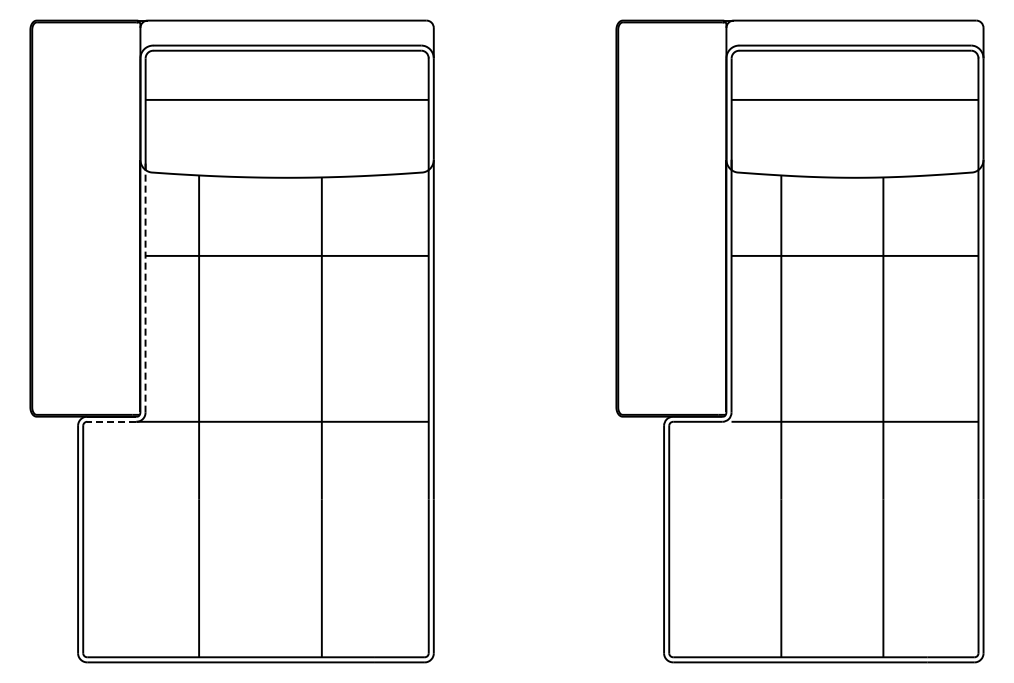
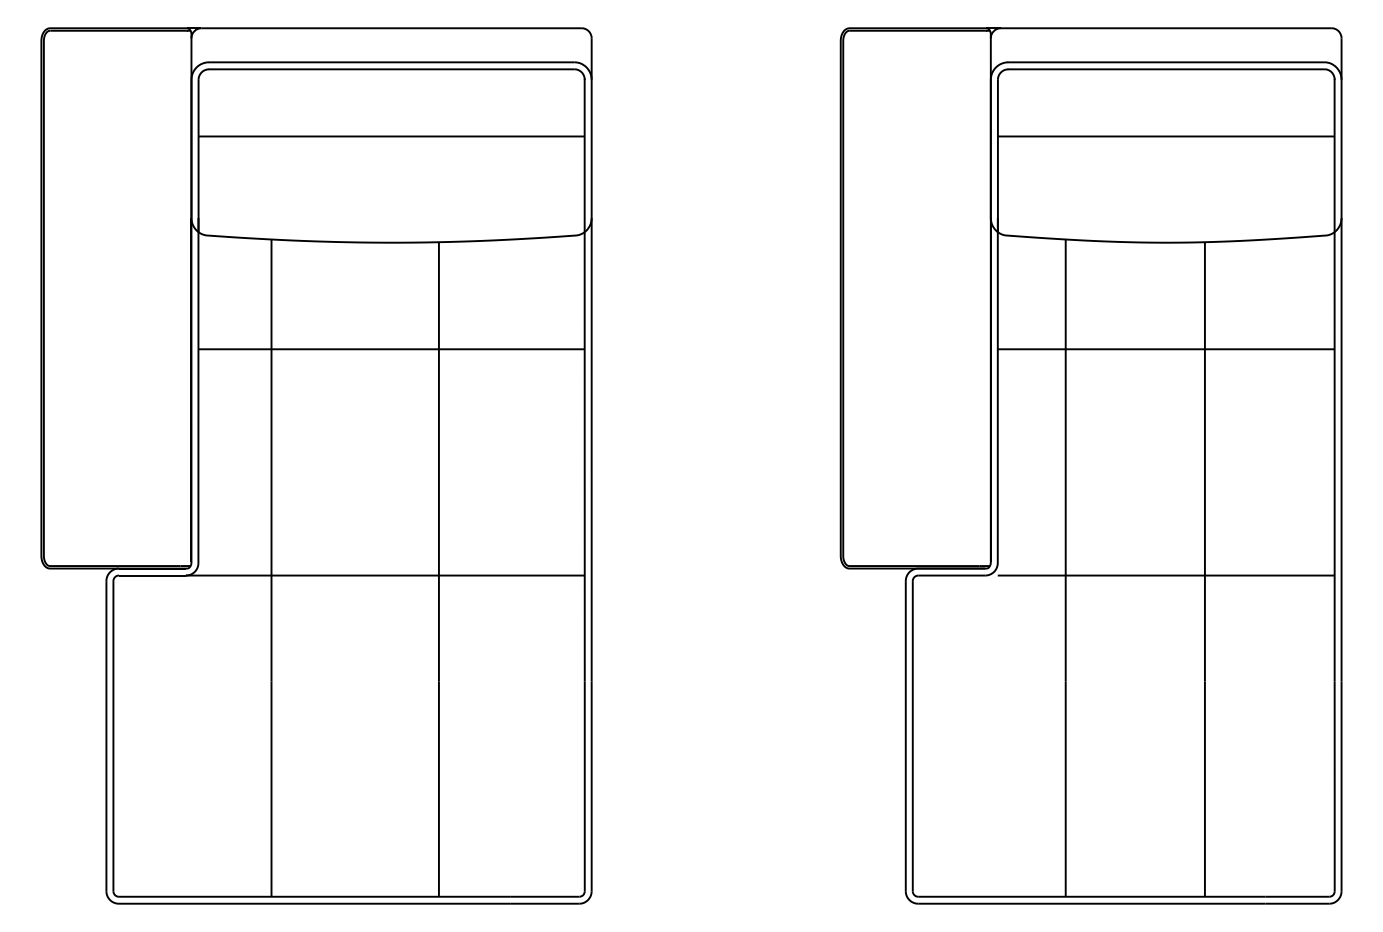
line: (145, 285) -> (198, 389), dashed -> solid
line: (111, 421) -> (151, 575), dashed -> solid

